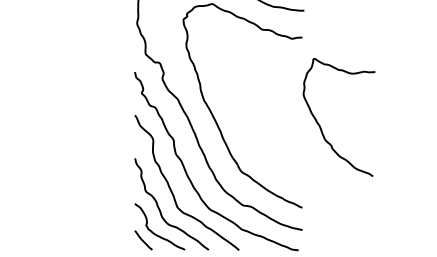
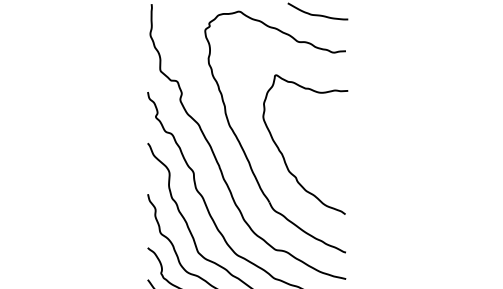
curve: (320, 125) -> (283, 154), moved

